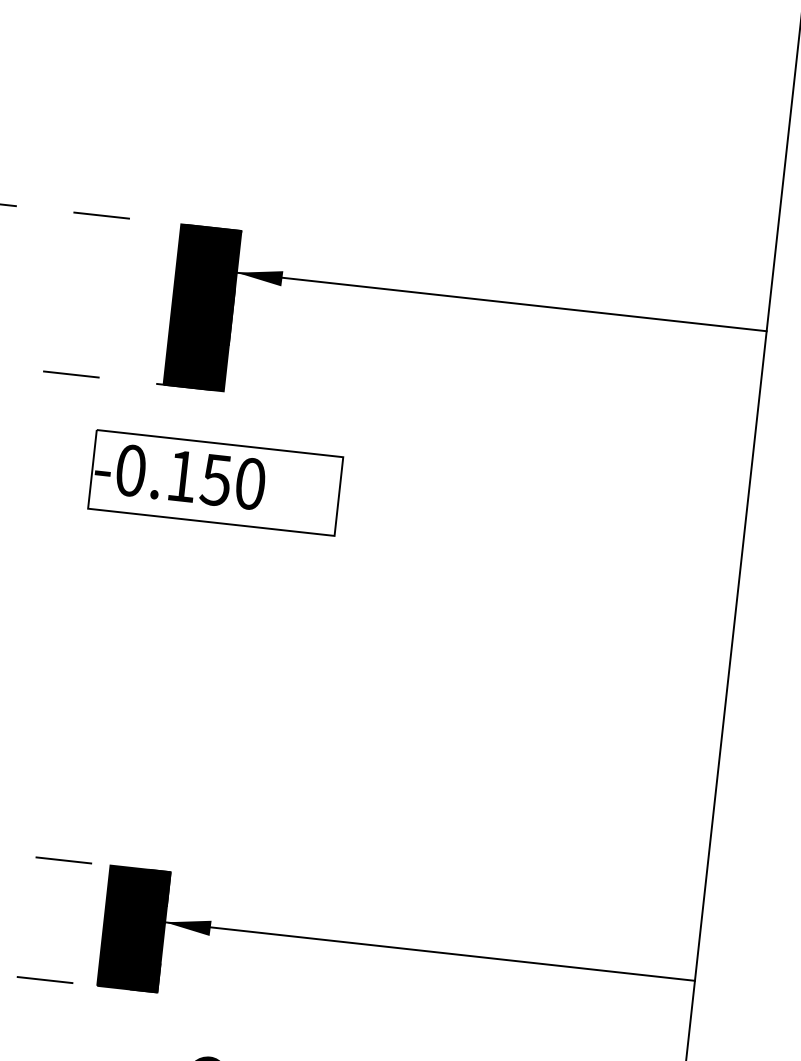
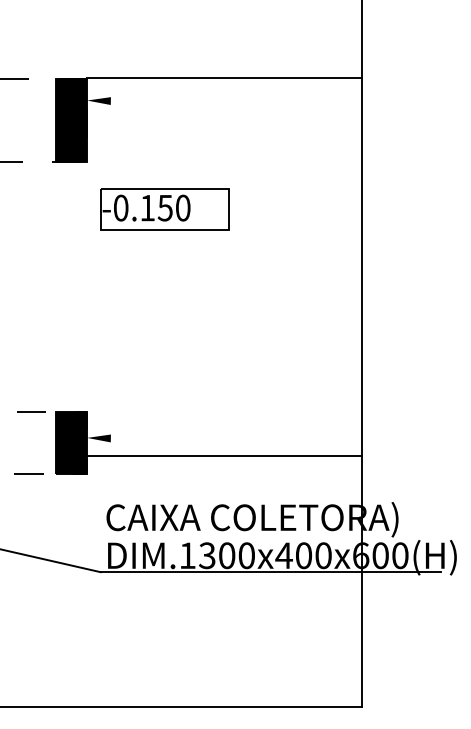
line: (501, 301) -> (224, 77), moved
part: (214, 482) -> (164, 209), moved
line: (429, 950) -> (224, 455), moved

